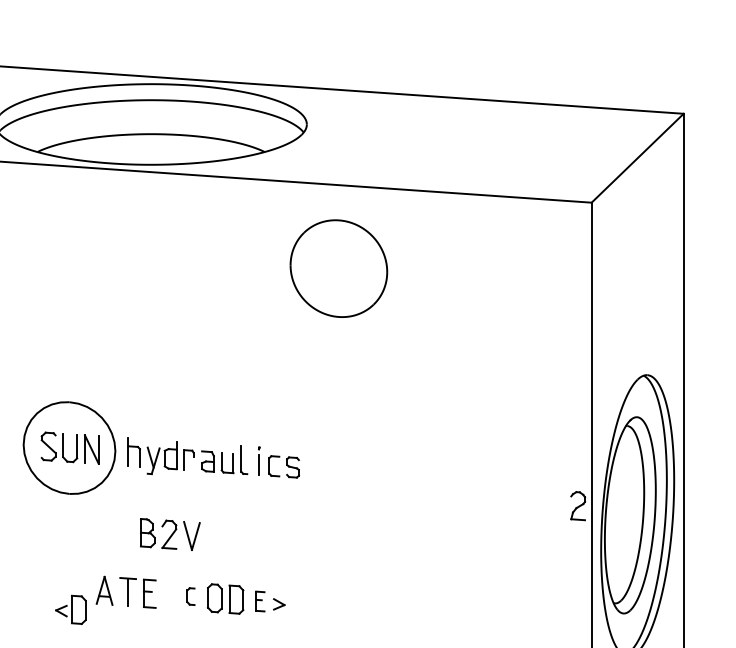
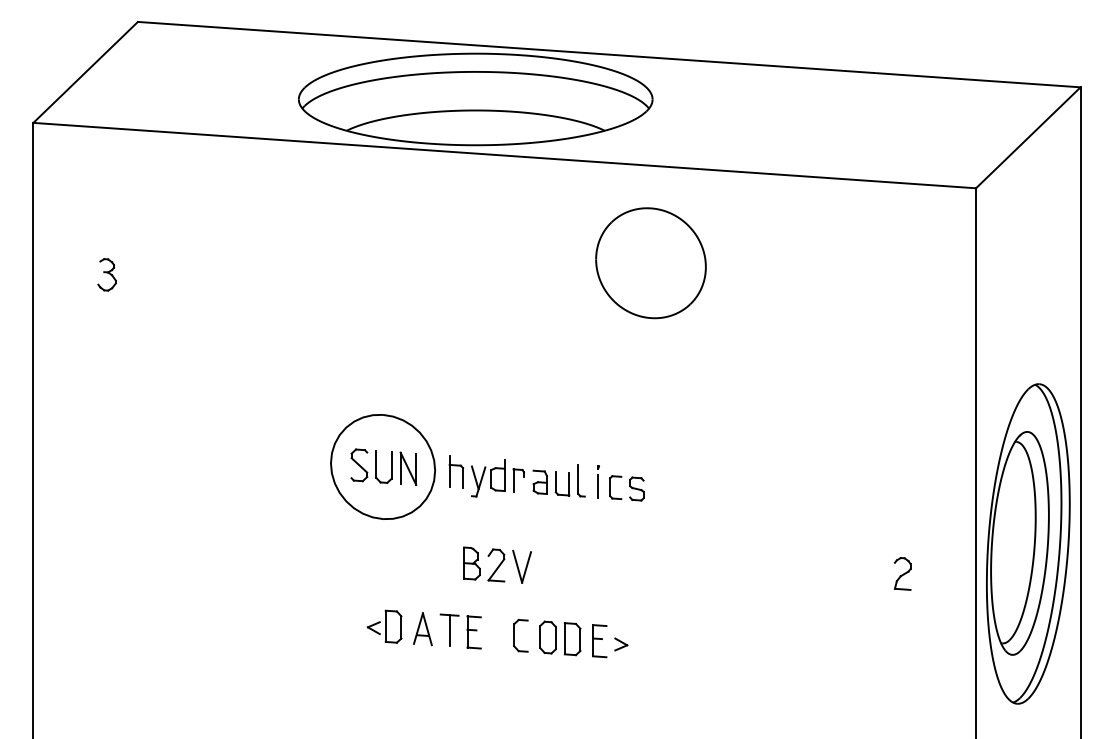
part: (338, 268) -> (650, 263), moved
part: (577, 505) -> (902, 573), moved
part: (190, 596) -> (520, 635), size x1.67
part: (260, 601) -> (599, 641), size x1.43
part: (70, 609) -> (384, 626), moved

